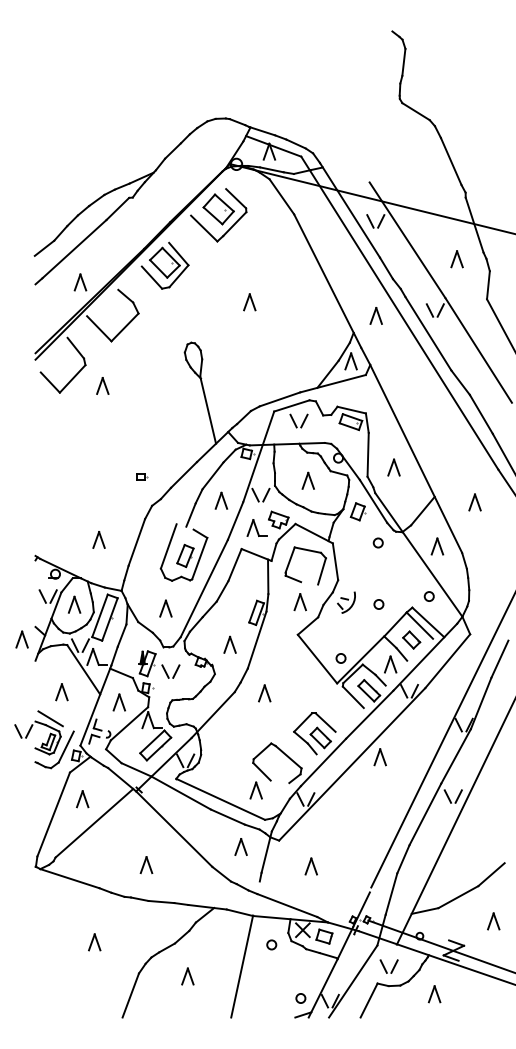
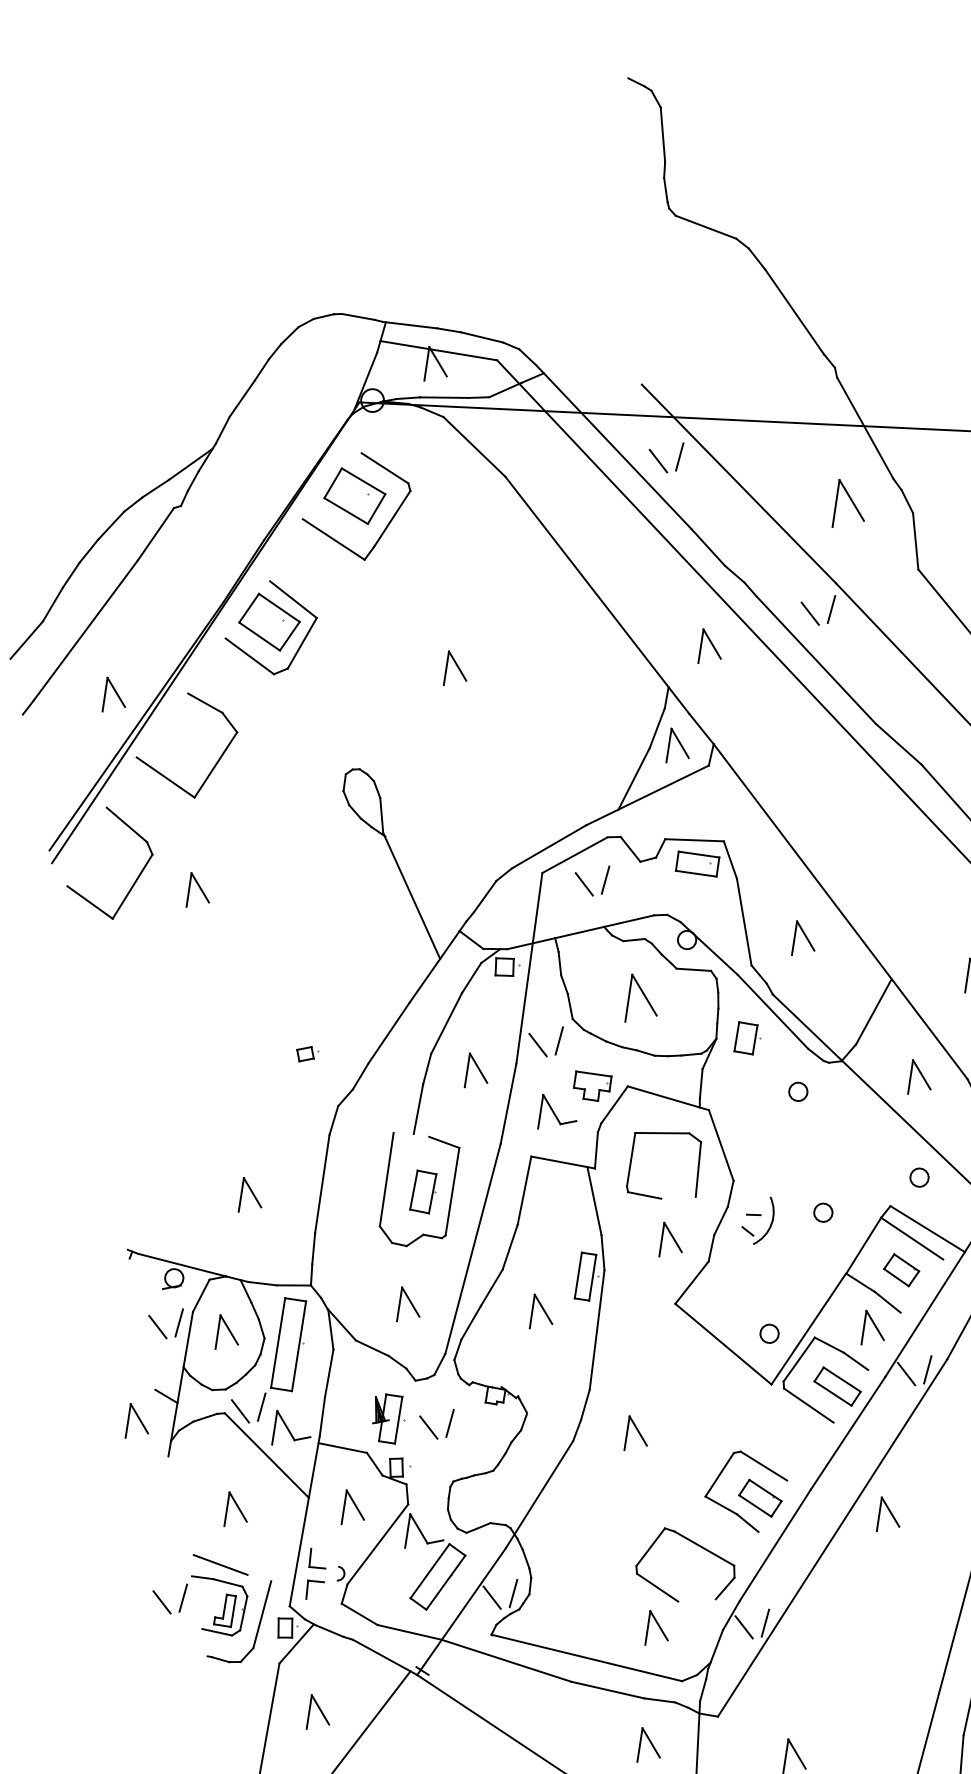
part: (456, 259) -> (842, 502), size x1.4
part: (307, 480) -> (634, 996), size x1.4
part: (229, 644) -> (536, 1309), moved

